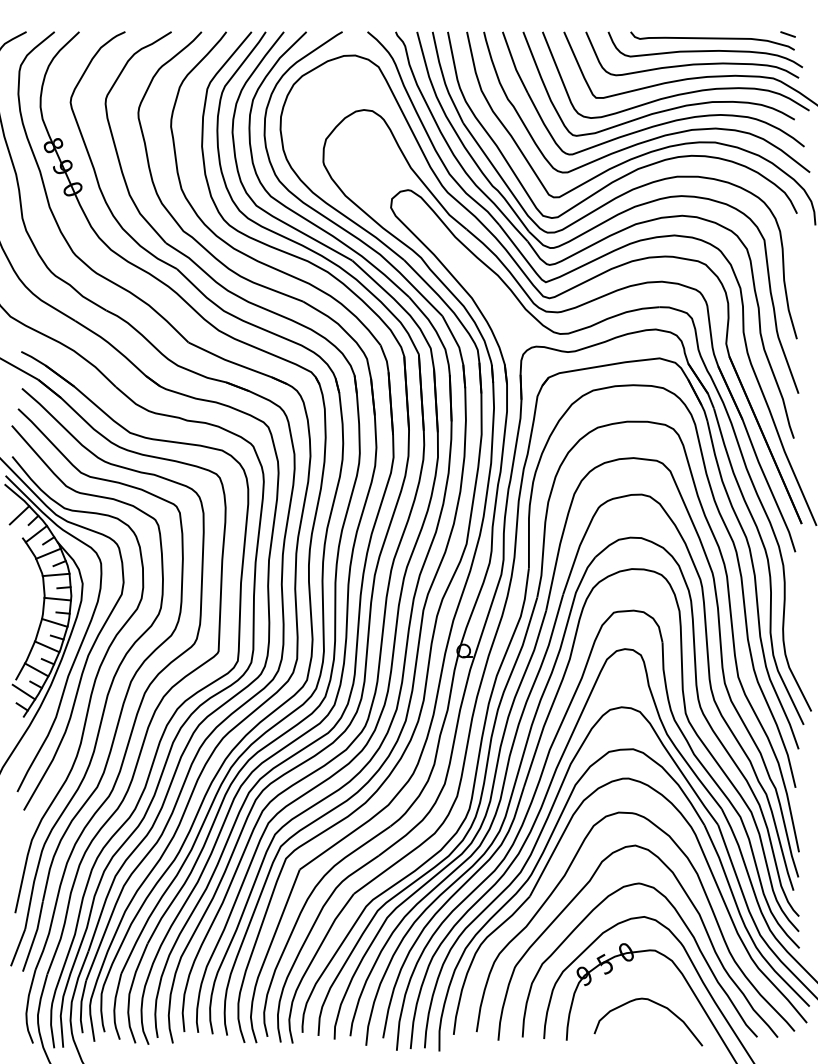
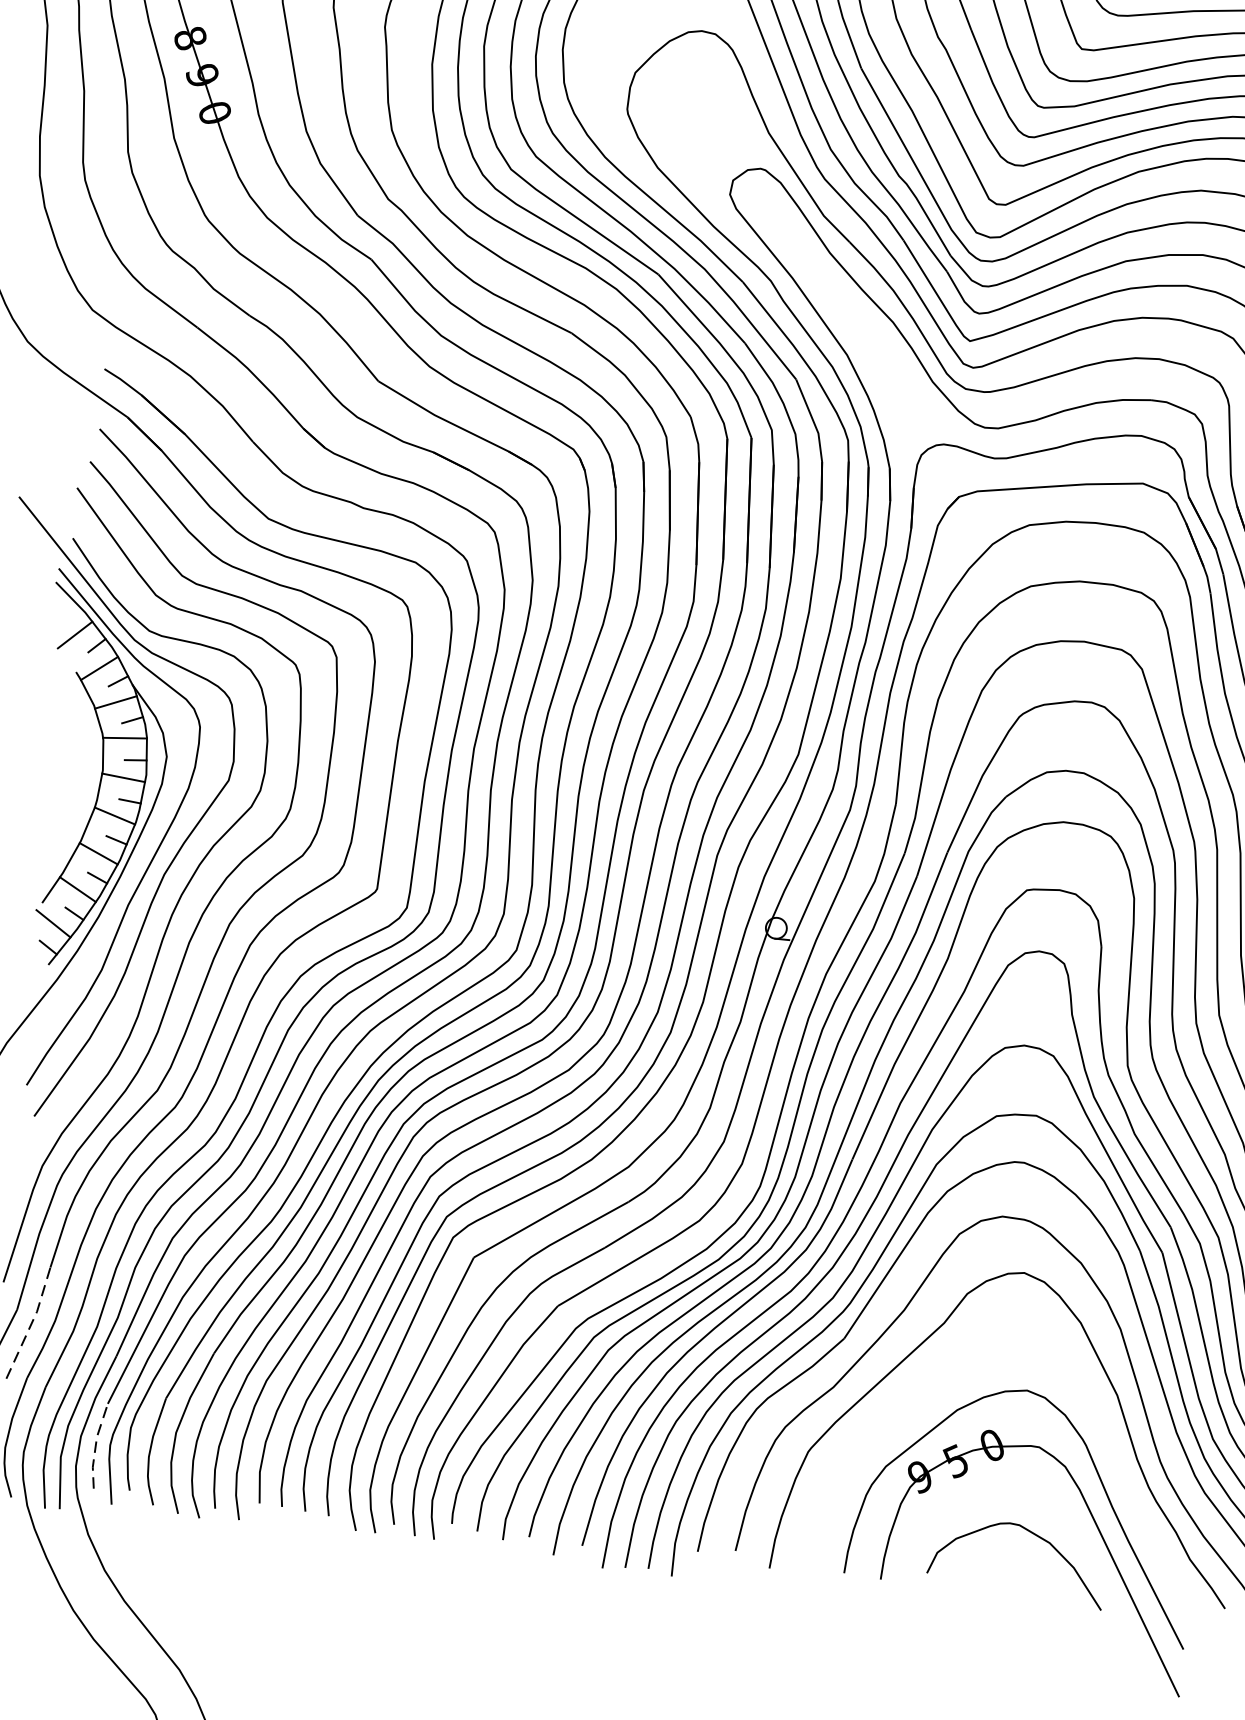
curve: (686, 928) -> (1093, 1416), removed
line: (35, 935) -> (32, 1321), solid -> dashed
line: (81, 1006) -> (96, 1445), solid -> dashed

